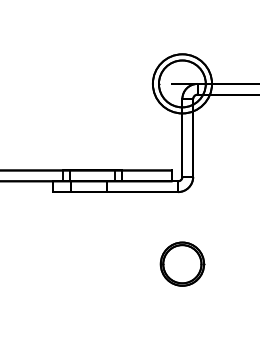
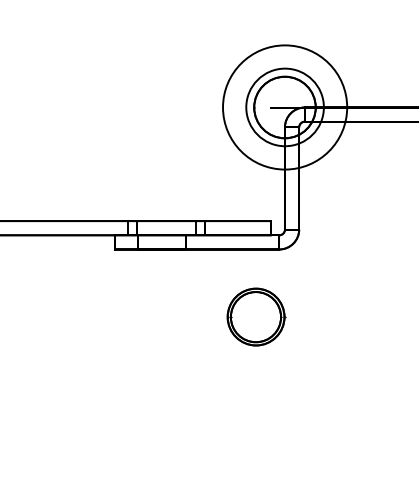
circle: (182, 83) -> (284, 107), size x1.6
part: (182, 263) -> (256, 316), moved

